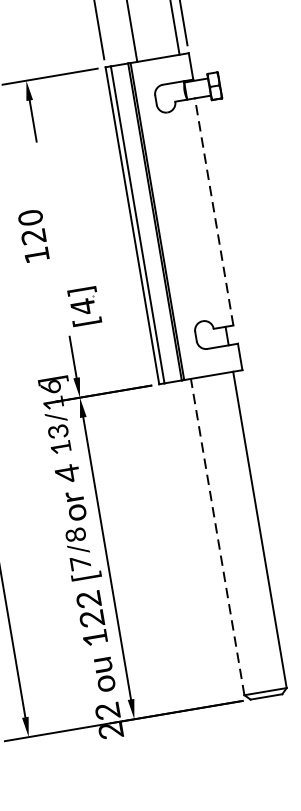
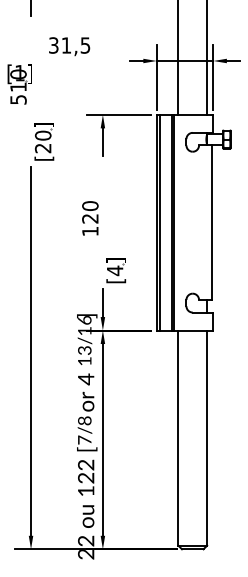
line: (214, 211) -> (212, 222), dashed -> solid
line: (217, 537) -> (178, 438), dashed -> solid

